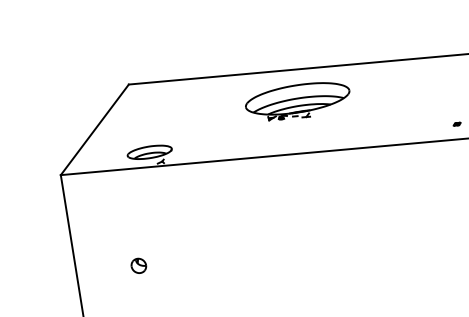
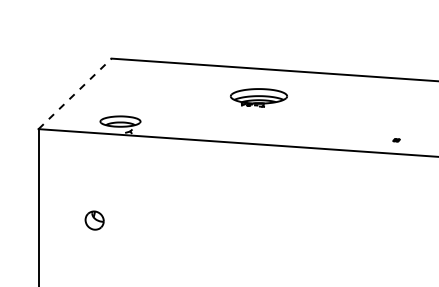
part: (297, 101) -> (258, 97), size x0.6
line: (95, 129) -> (75, 93), solid -> dashed
part: (138, 265) -> (94, 220), size x1.4

